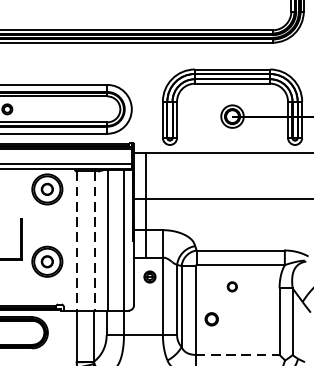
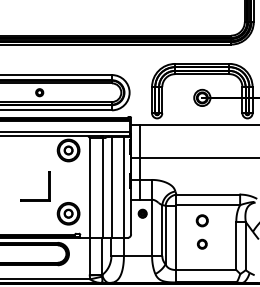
line: (76, 242) -> (89, 188), dashed -> solid
line: (95, 242) -> (103, 188), dashed -> solid
part: (47, 261) -> (68, 213), moved
circle: (231, 286) -> (201, 220), size x1.67
part: (211, 318) -> (202, 243), moved
line: (238, 355) -> (206, 270), dashed -> solid

